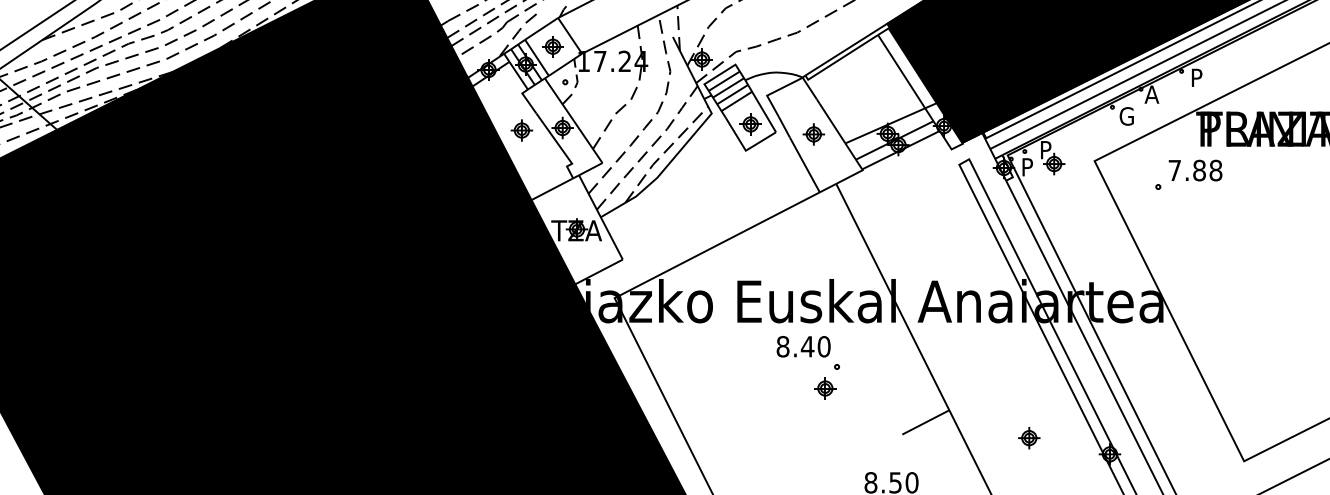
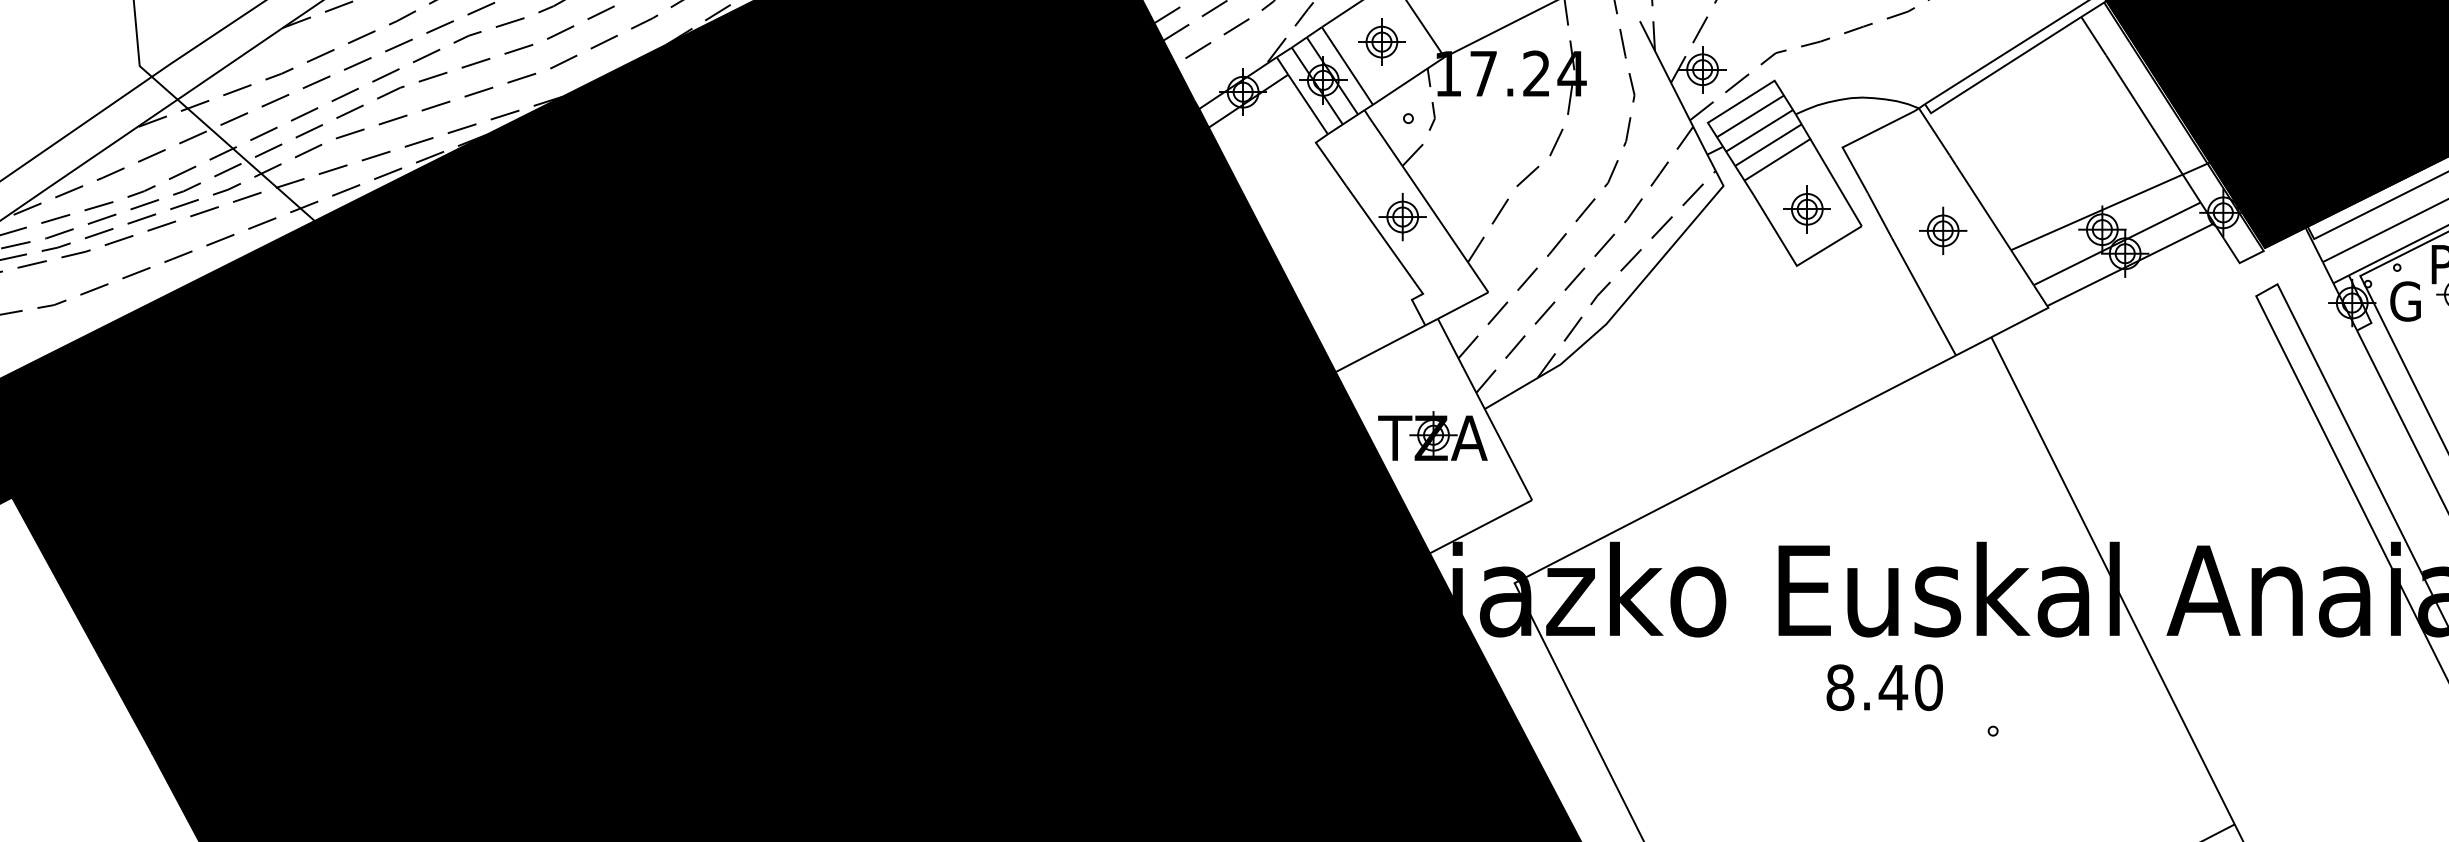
part: (521, 130) -> (1314, 222), removed
text: (1028, 166) -> (2405, 299), P -> G
text: (803, 346) -> (1884, 687), moved
part: (825, 388) -> (1968, 777), removed

